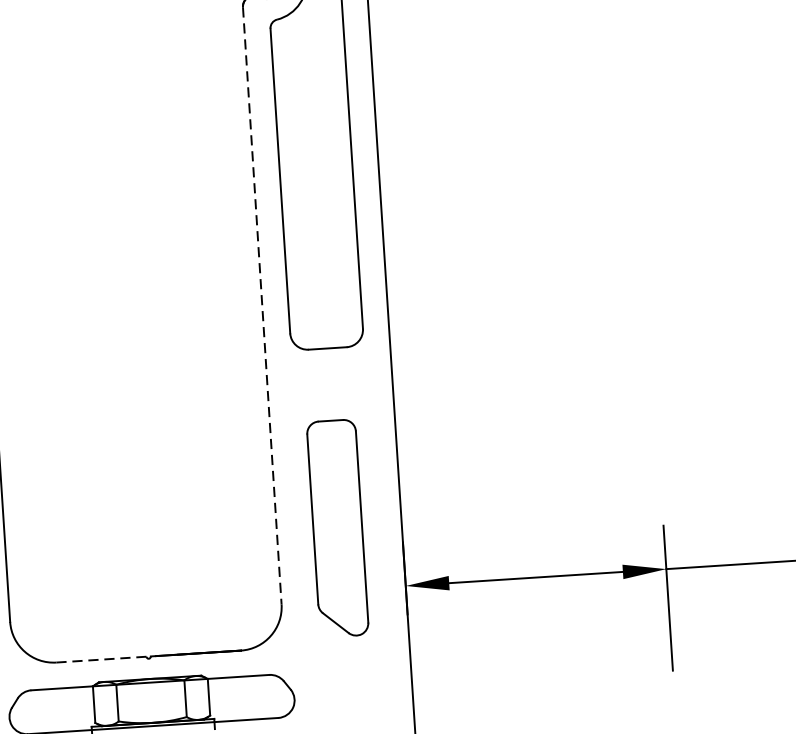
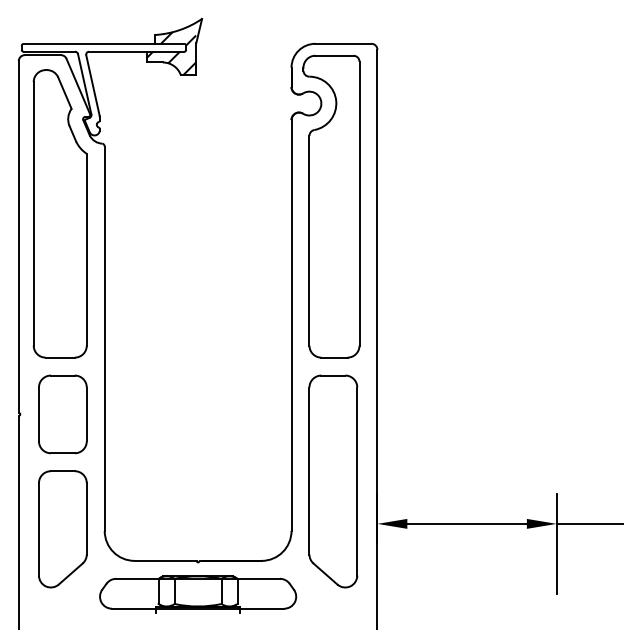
line: (262, 307) -> (291, 326), dashed -> solid
part: (337, 528) -> (333, 481), size x1.43
line: (102, 658) -> (166, 560), dashed -> solid

